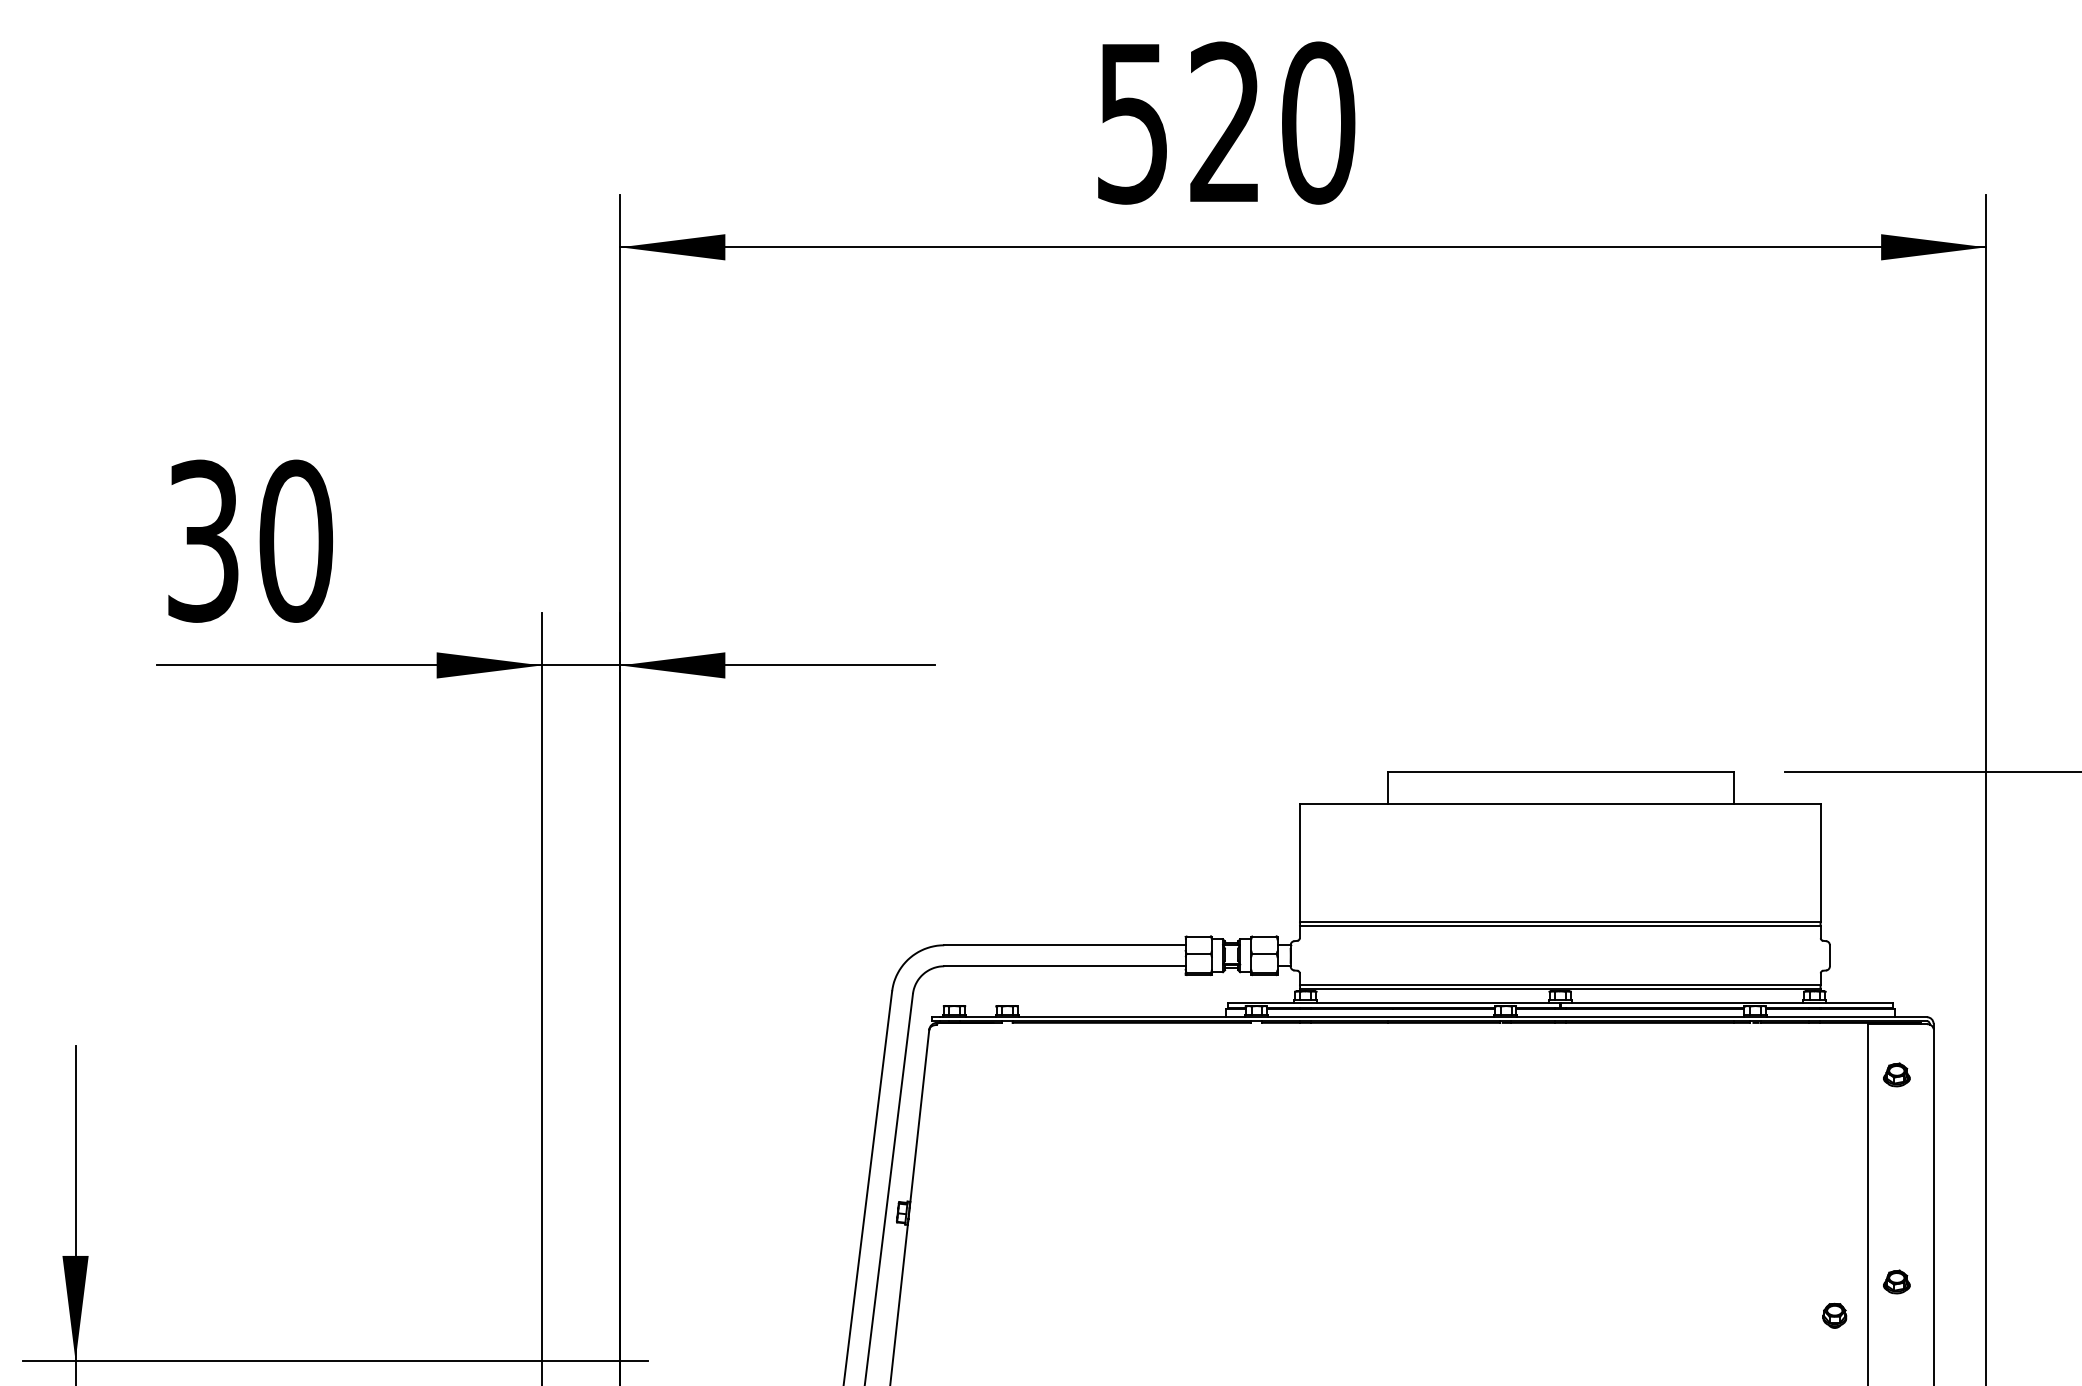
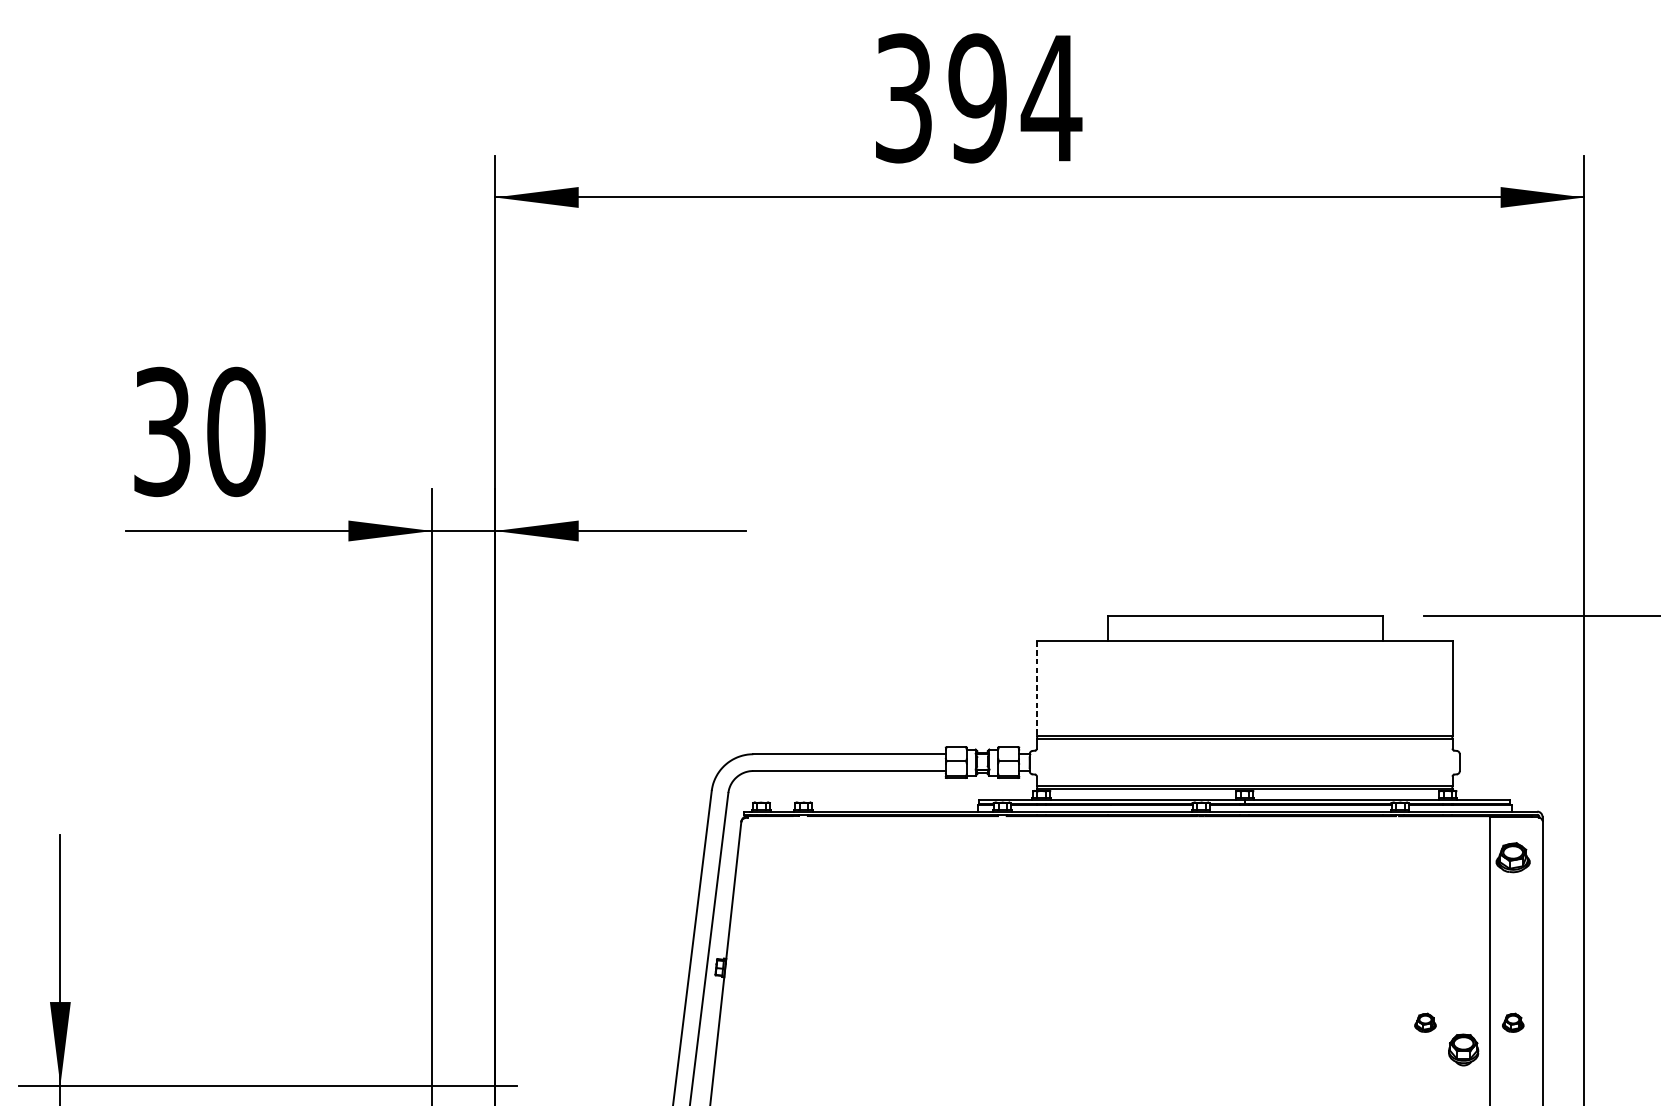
text: (1227, 122) -> (979, 97), 520 -> 394
line: (1299, 863) -> (1036, 689), solid -> dashed
part: (1896, 1074) -> (1512, 857), size x1.6
part: (1786, 1281) -> (1425, 1022), added
part: (1834, 1315) -> (1463, 1049), size x1.6

